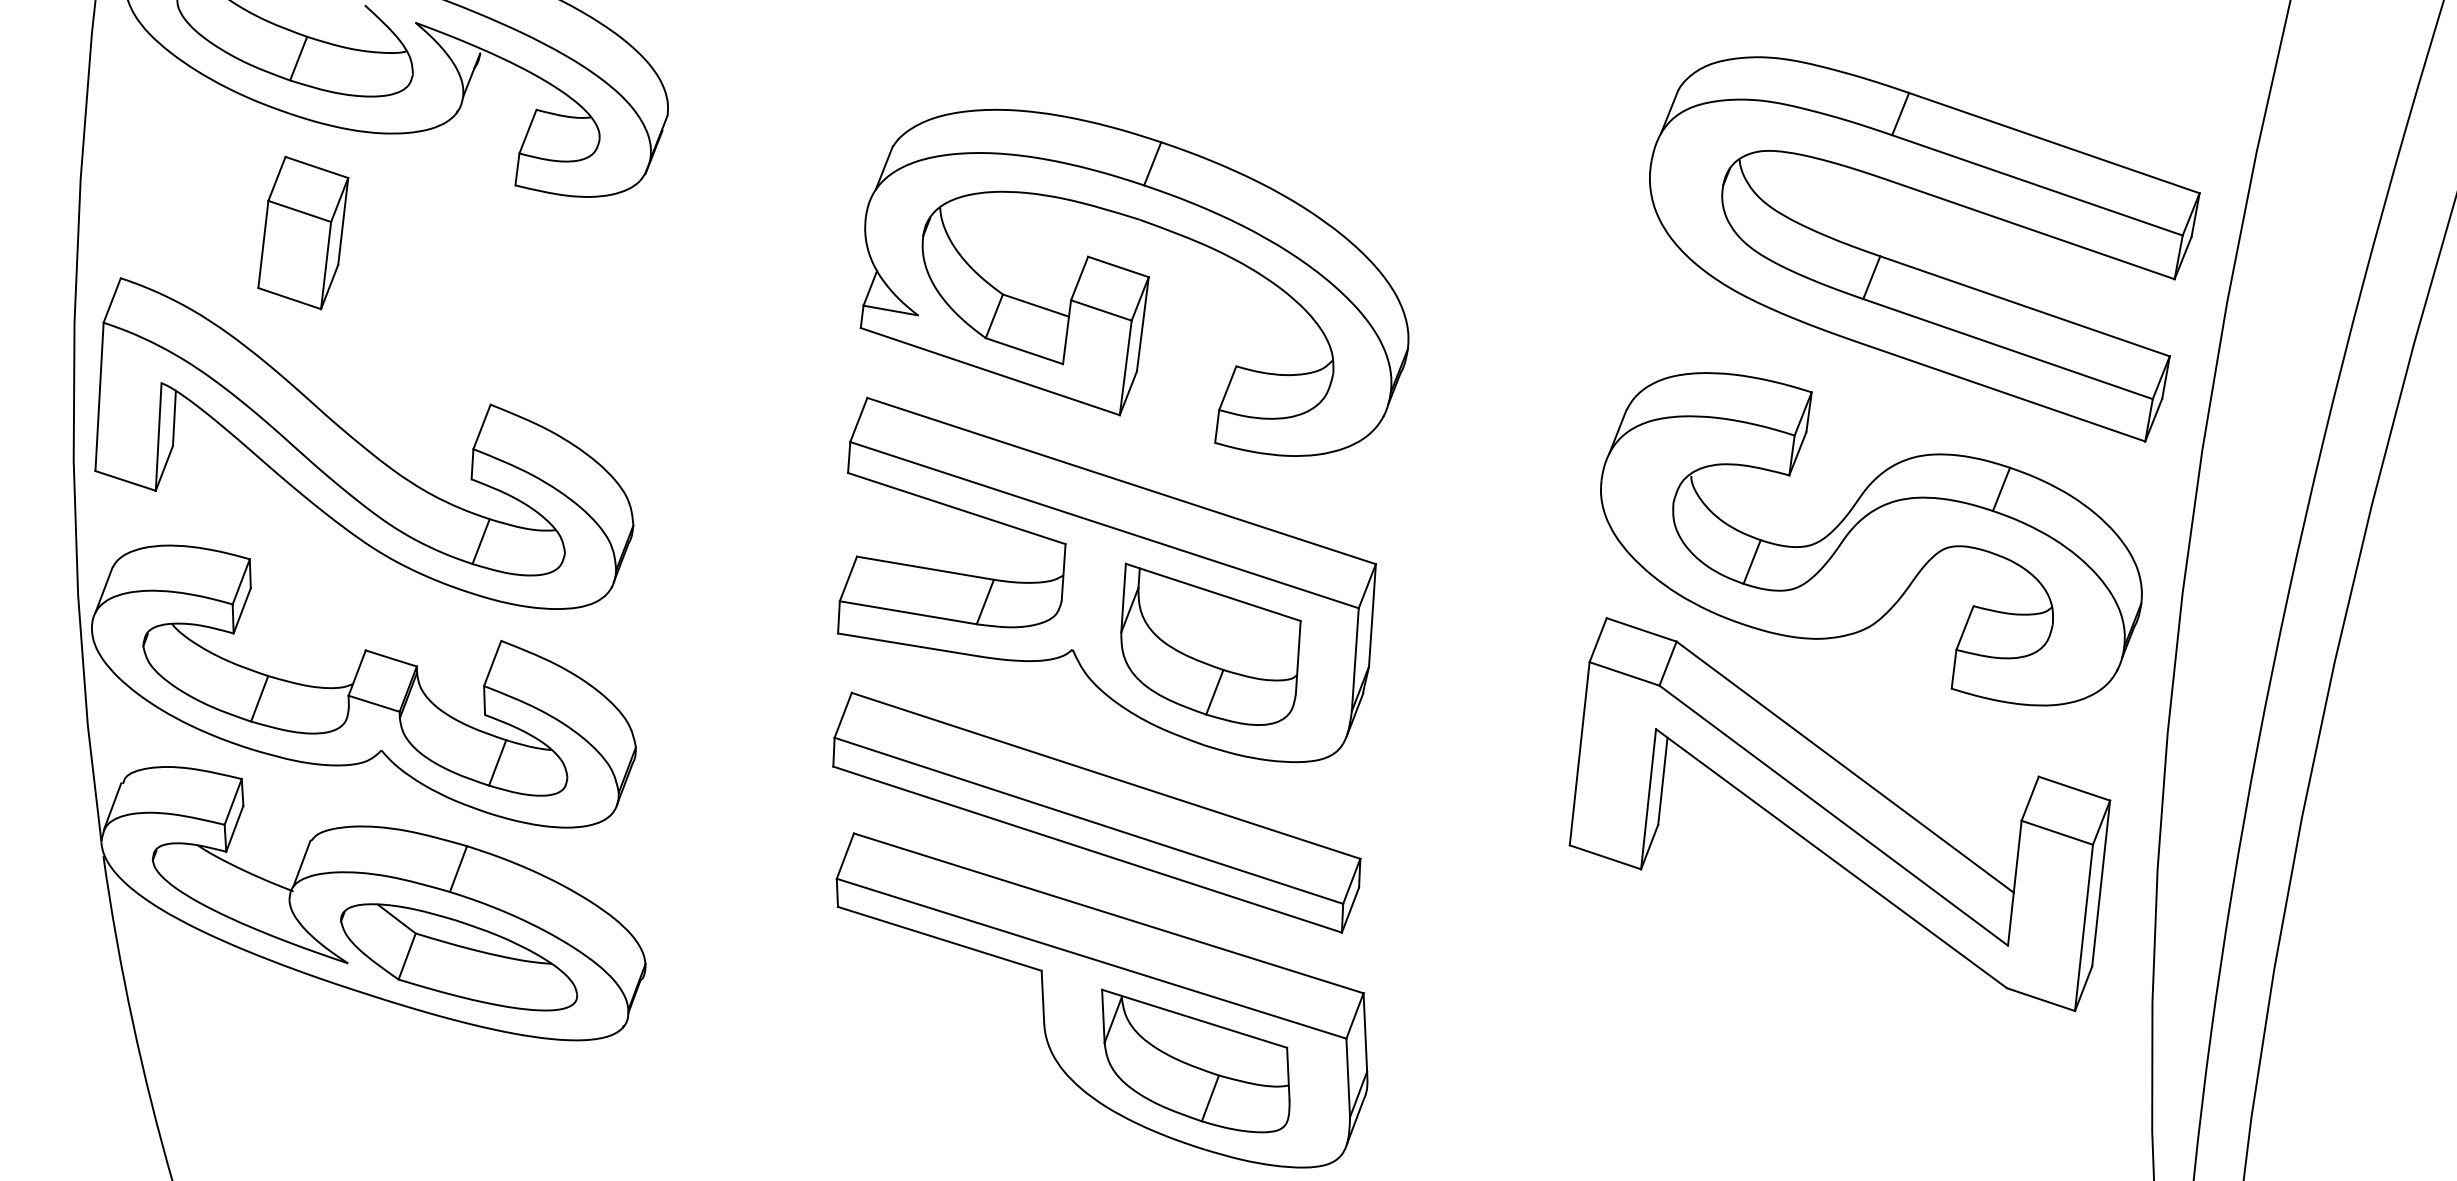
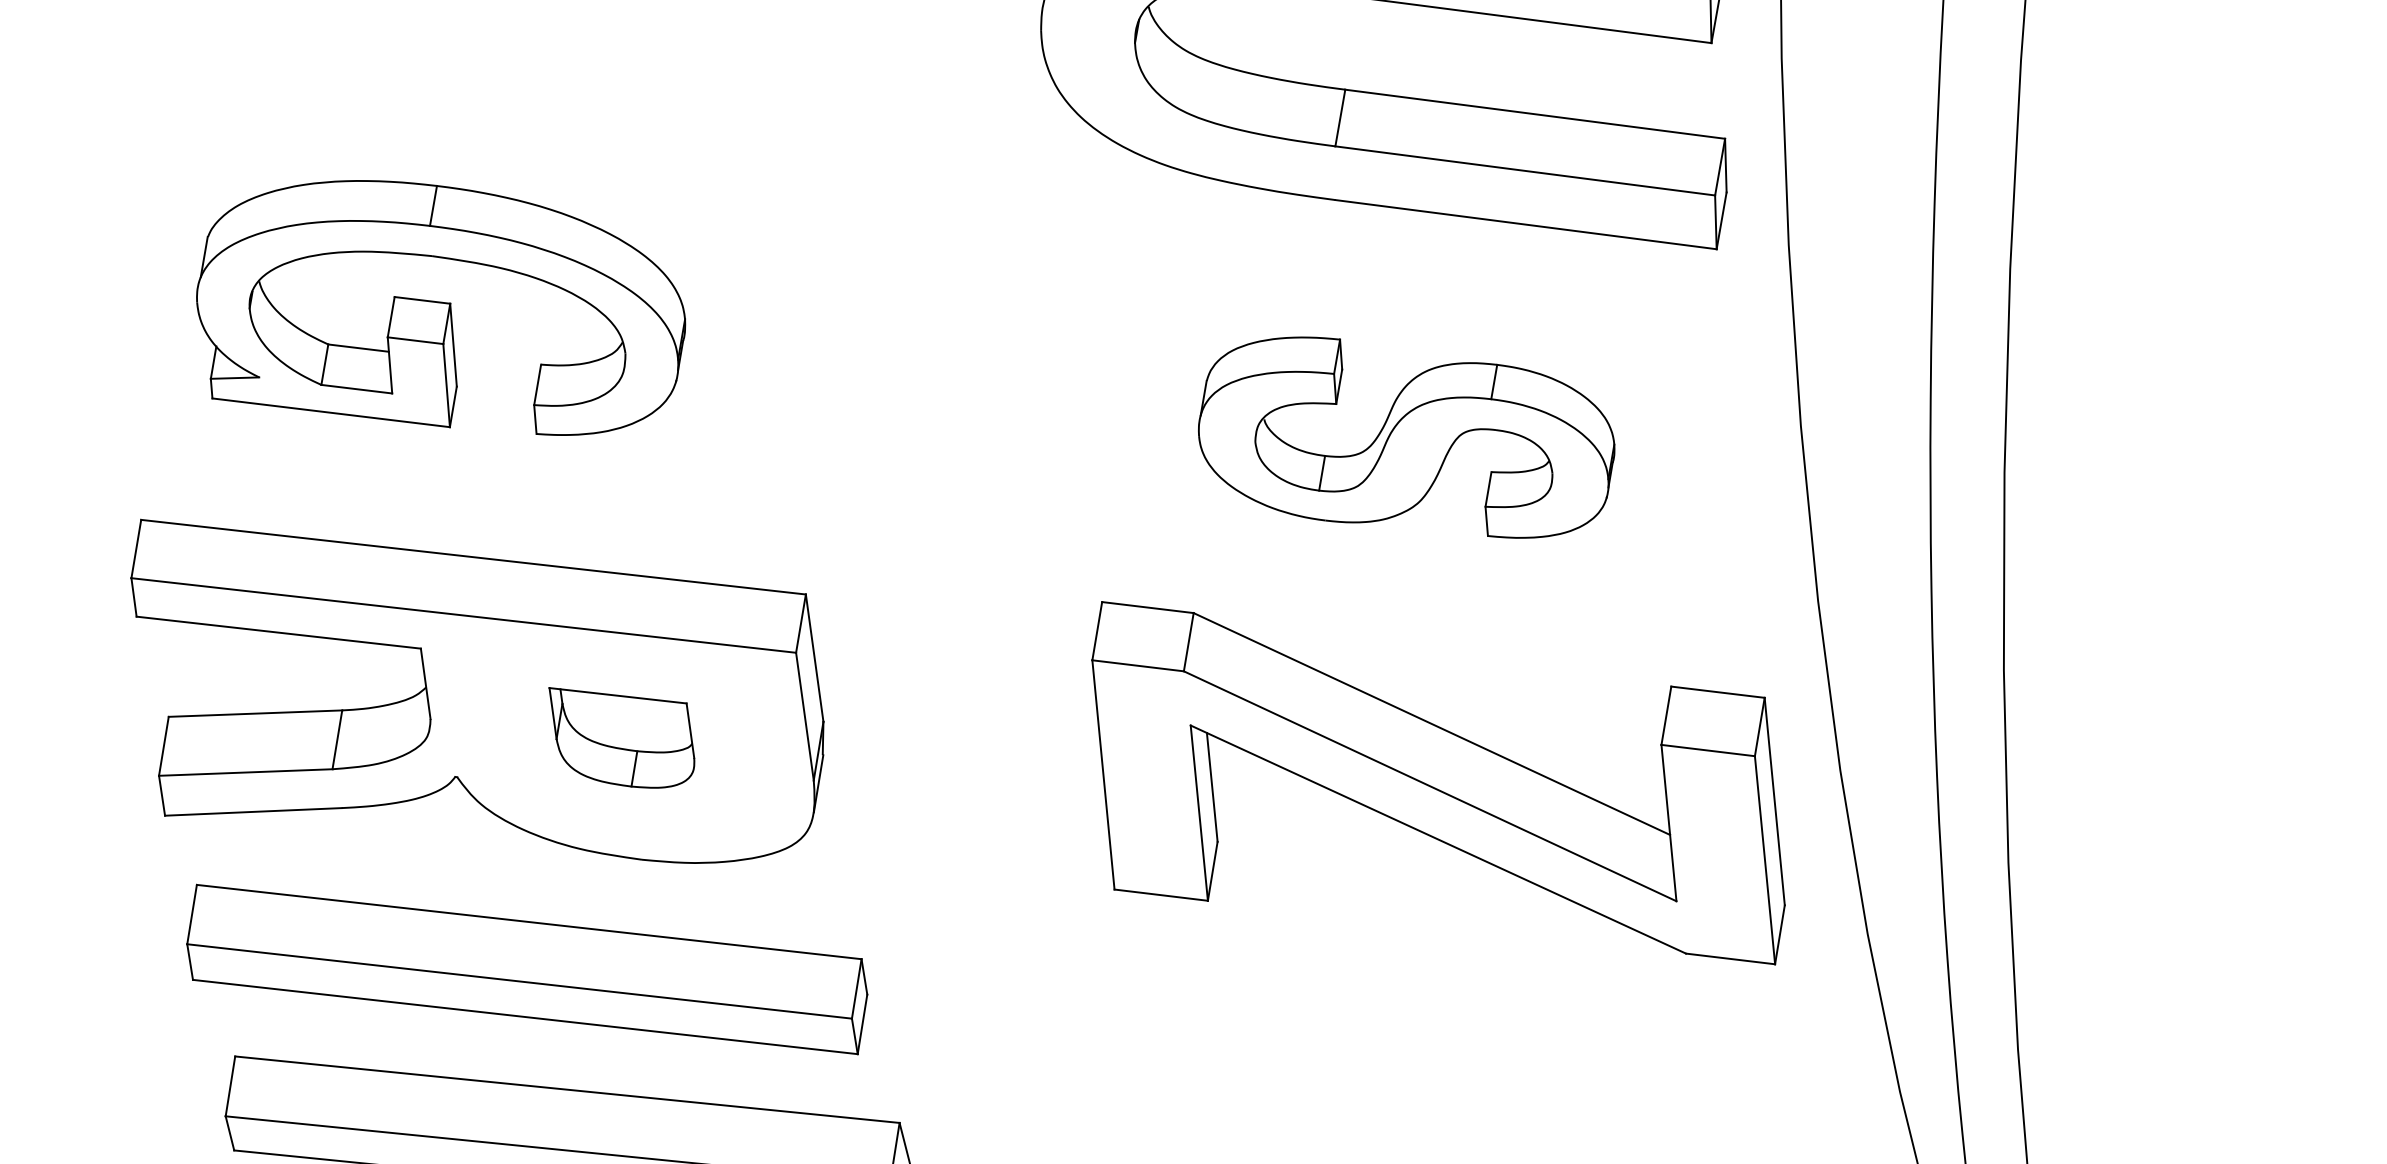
part: (1134, 282) -> (438, 310), size x0.7
part: (1871, 539) -> (1406, 438), size x0.6
part: (1210, 643) -> (623, 733), size x0.6

